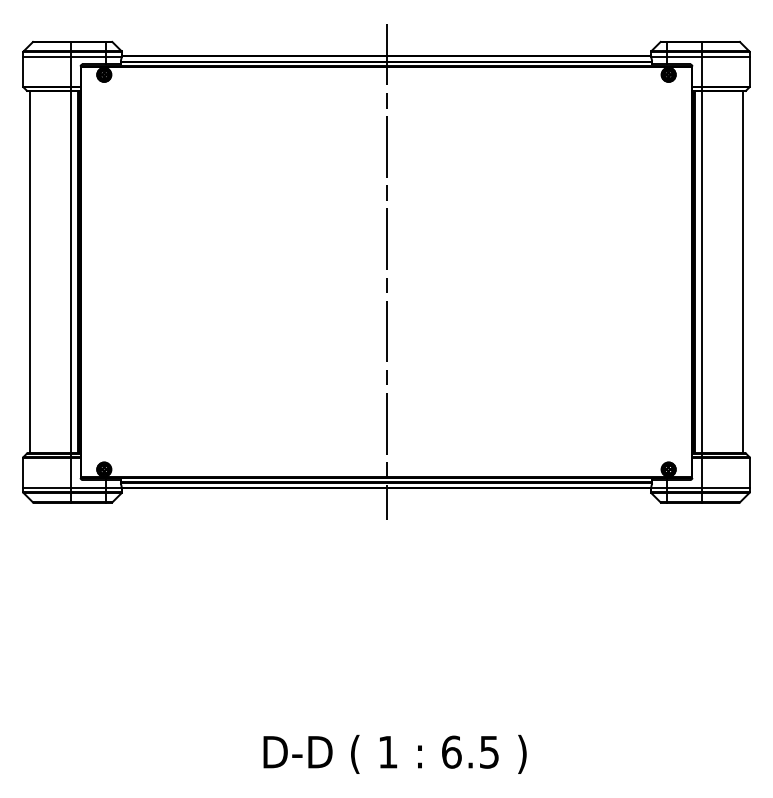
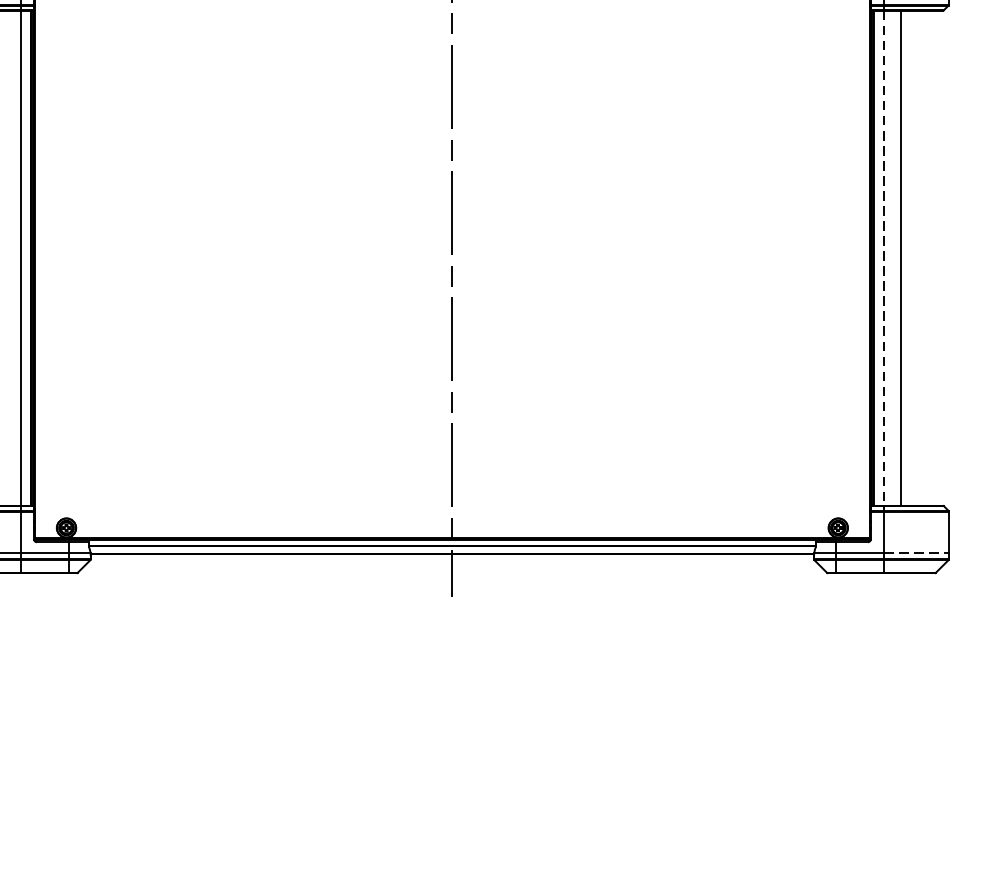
line: (702, 272) -> (884, 258), solid -> dashed
line: (742, 272) -> (900, 258), moved
line: (725, 487) -> (915, 552), solid -> dashed

